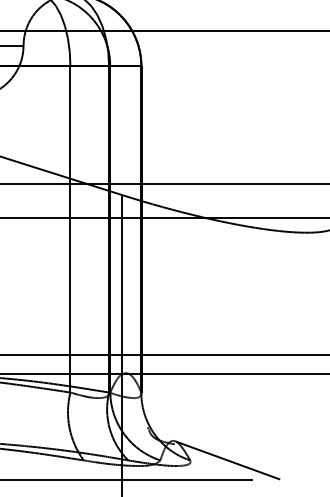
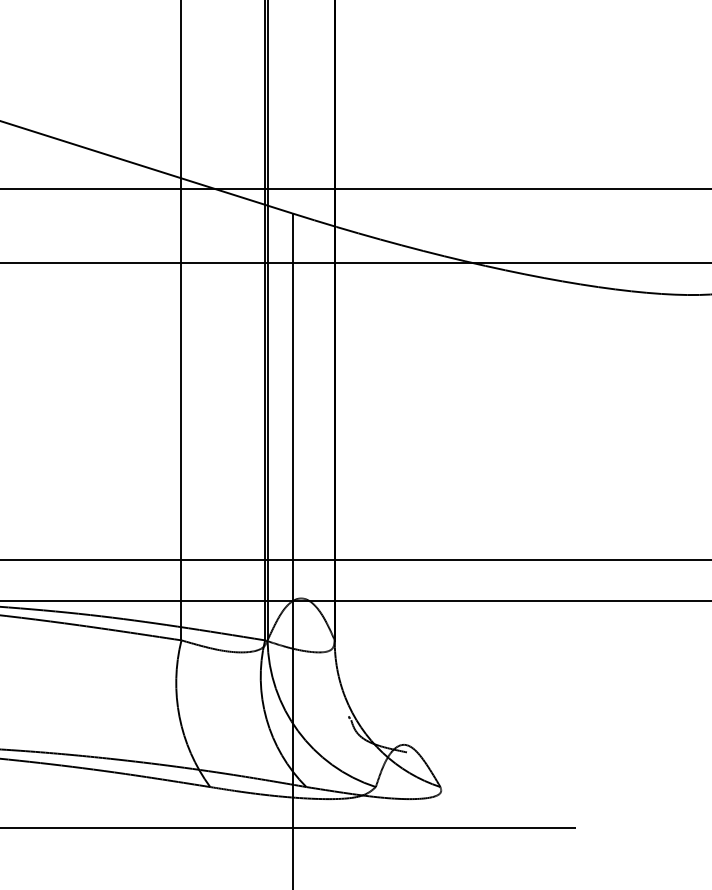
line: (228, 460) -> (523, 787), removed

